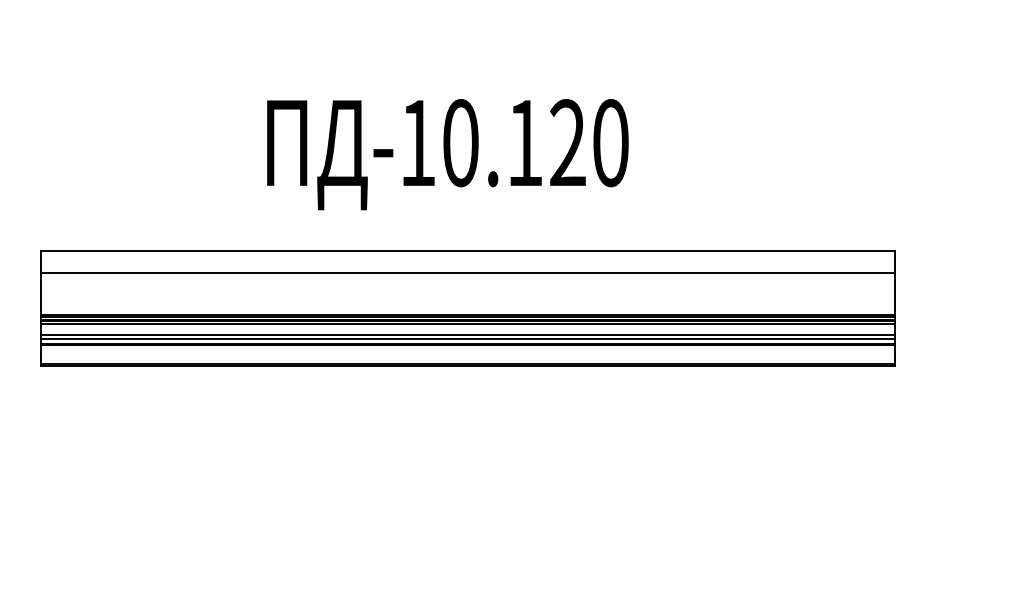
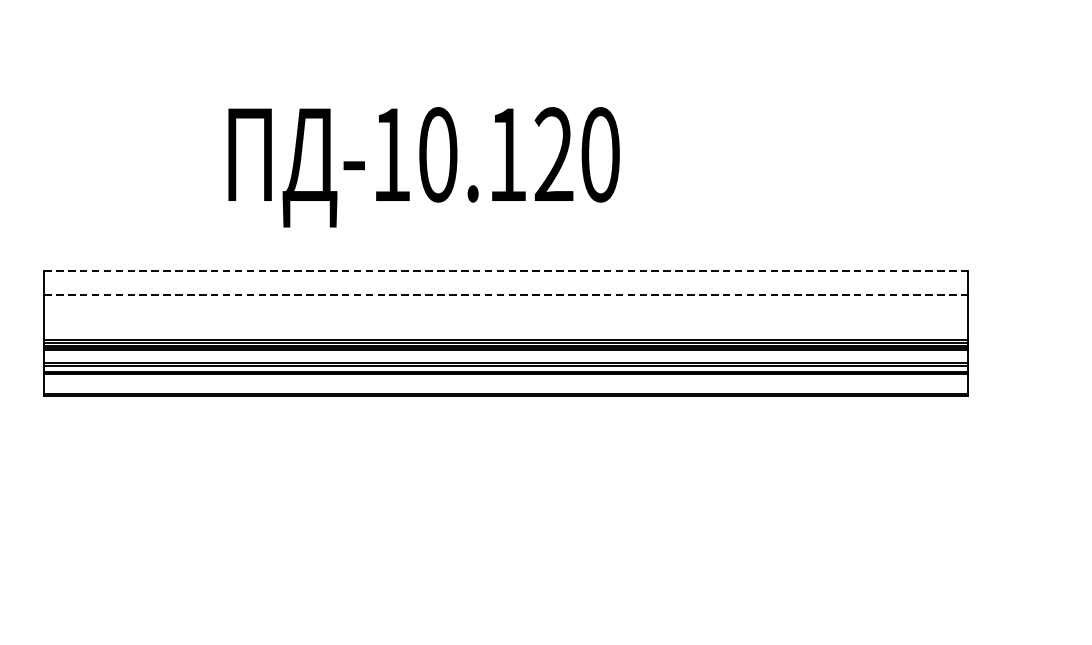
text: (447, 154) -> (423, 167), moved
line: (467, 250) -> (505, 271), solid -> dashed
line: (467, 272) -> (505, 294), solid -> dashed

